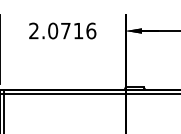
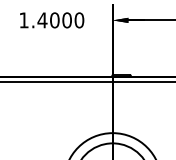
text: (62, 31) -> (51, 20), 2.0716 -> 1.4000

